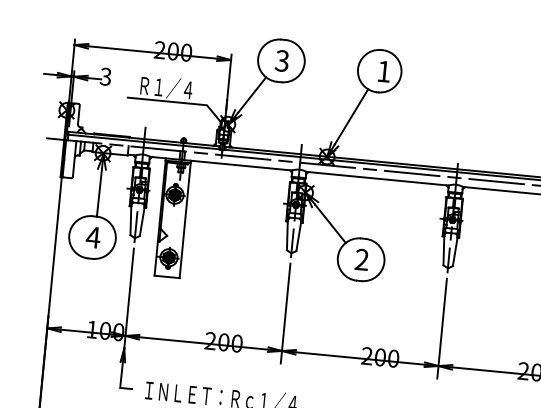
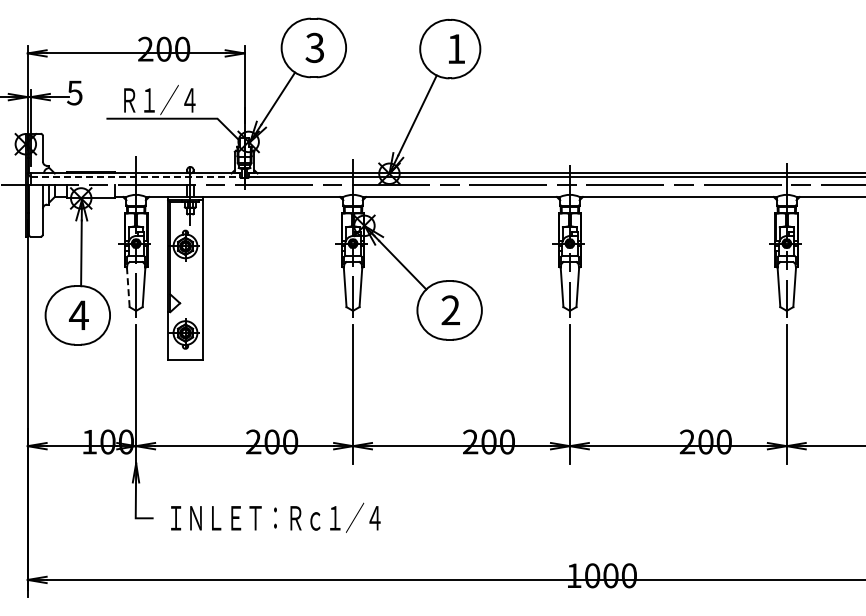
text: (106, 76) -> (75, 92), 3 -> 5
line: (143, 142) -> (135, 177), solid -> dashed
line: (131, 220) -> (128, 287), solid -> dashed

